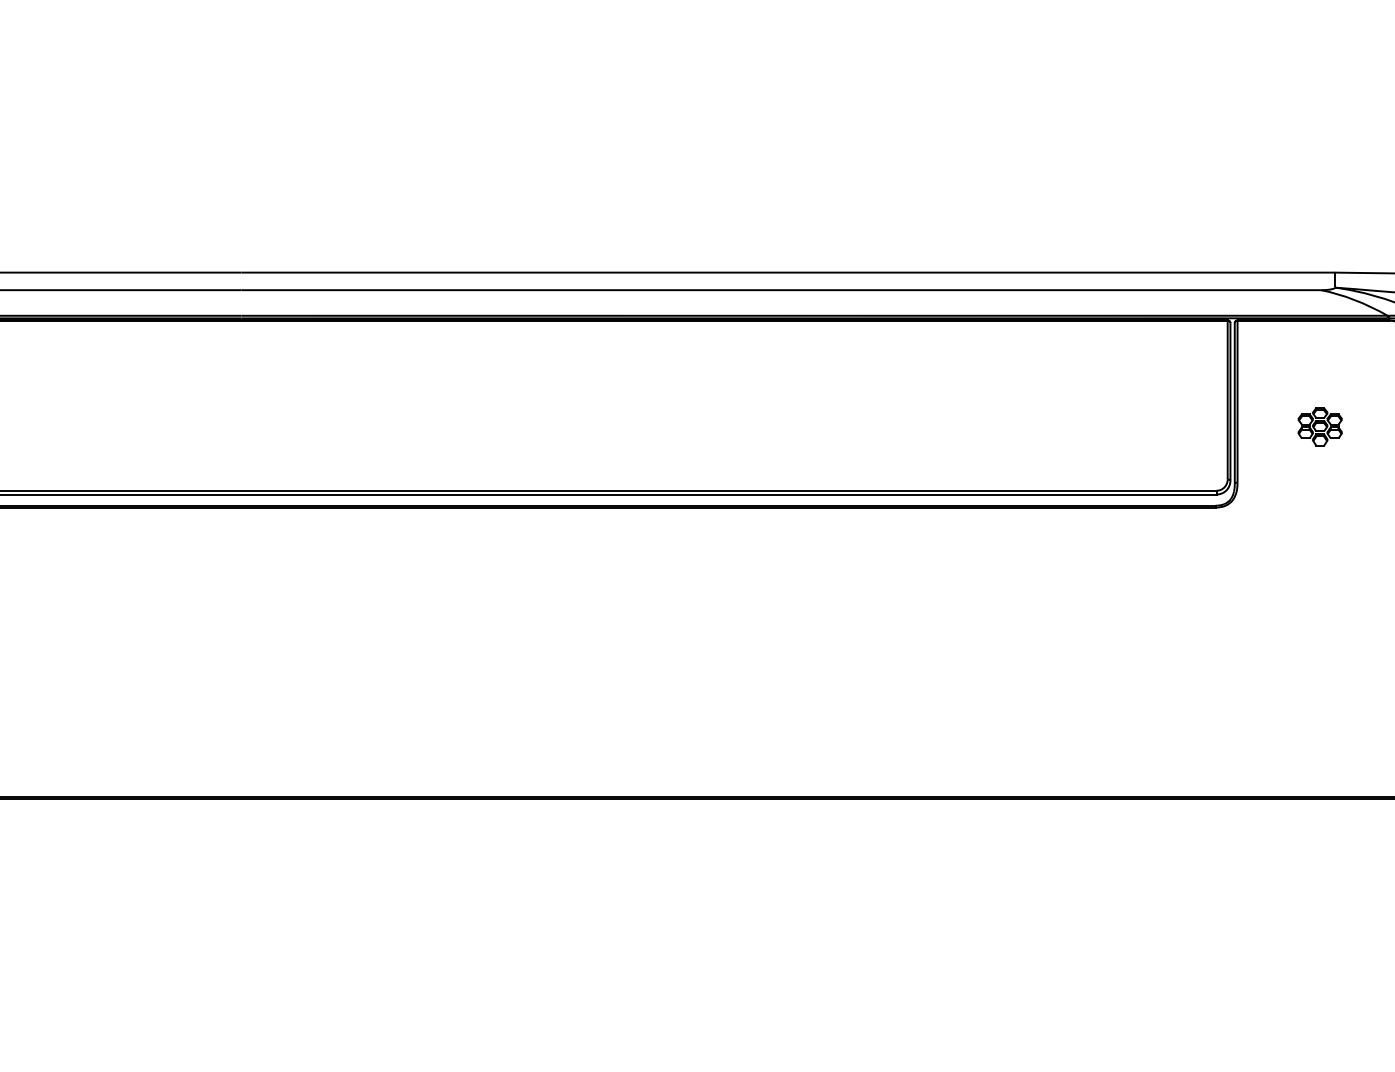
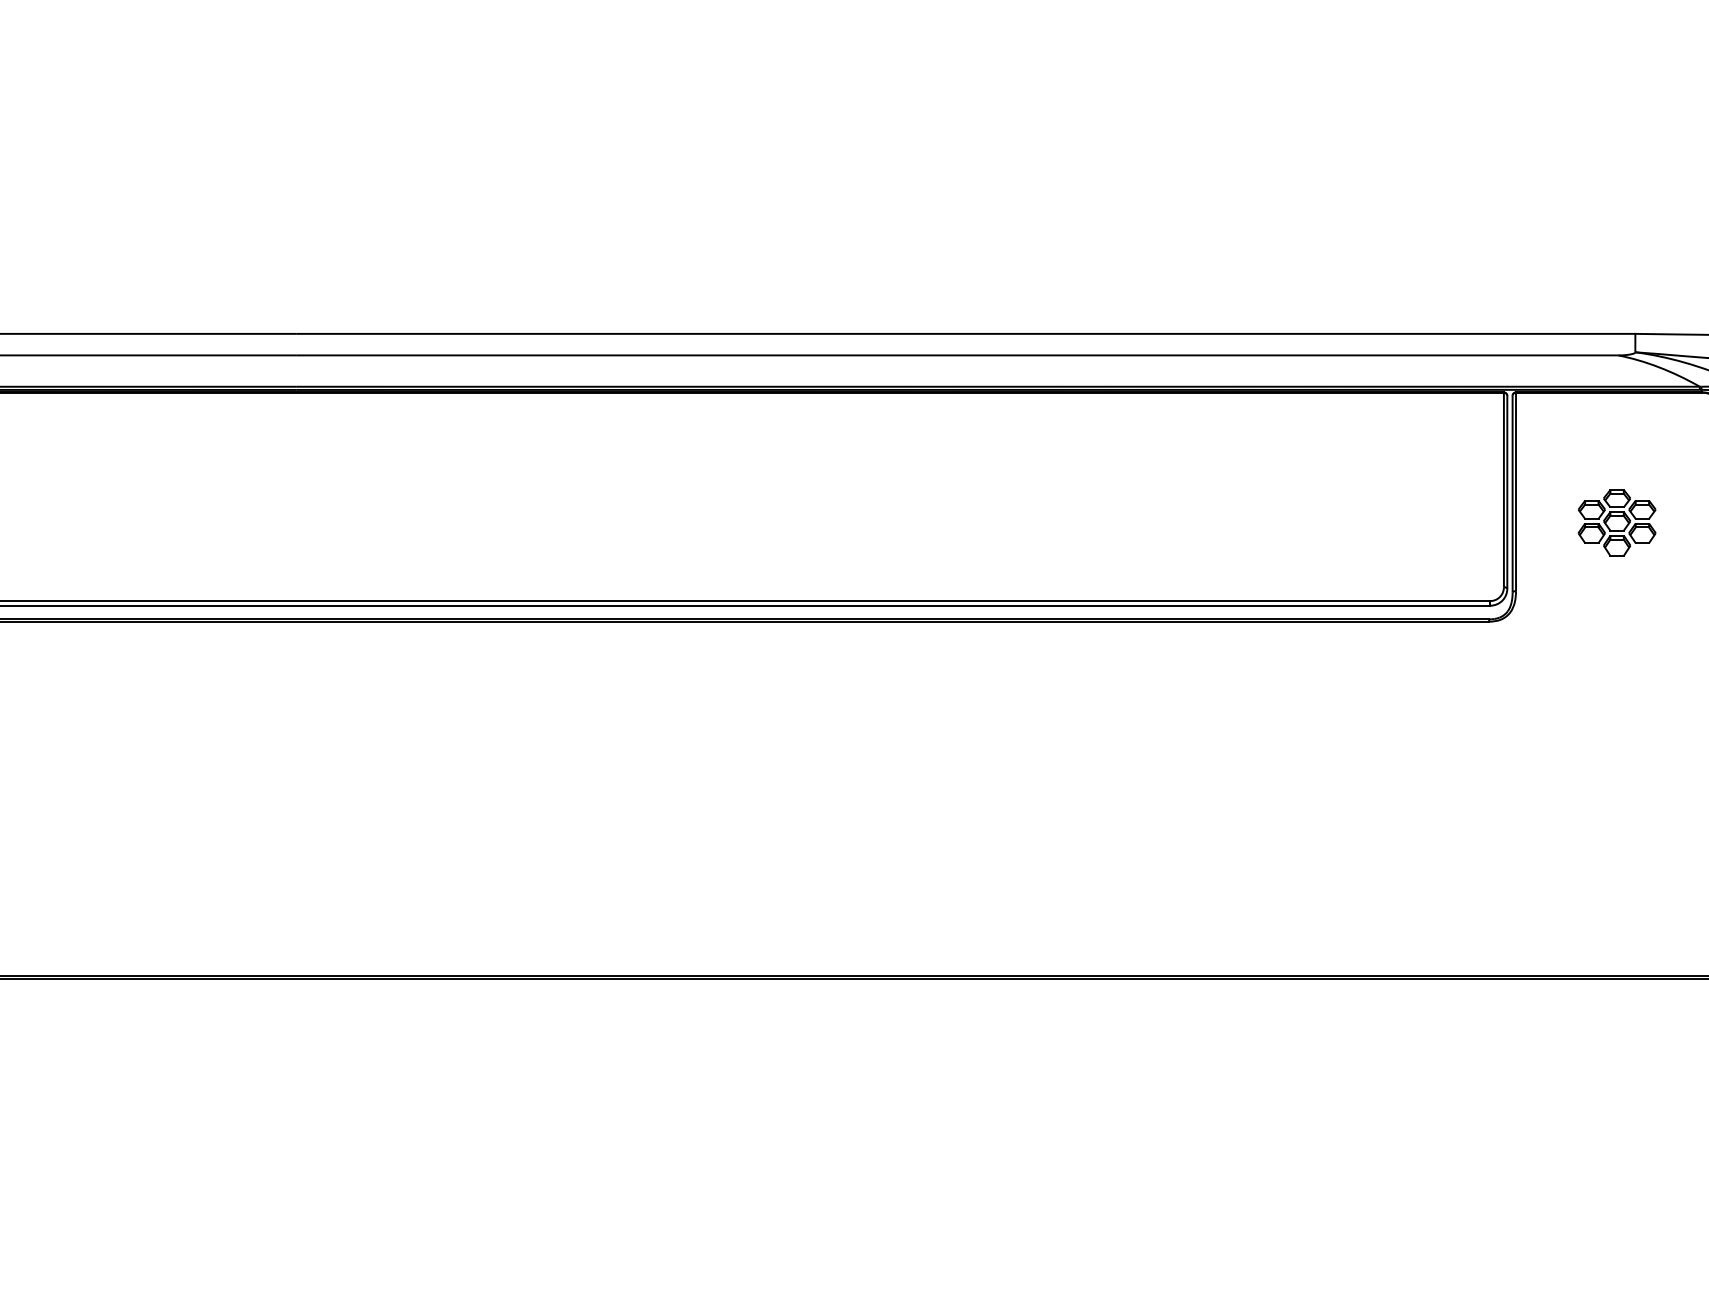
part: (1320, 426) -> (1617, 522), size x1.43

